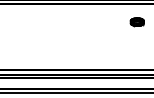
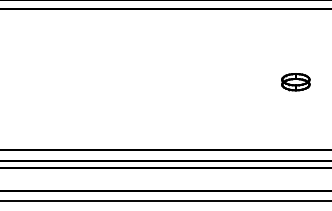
part: (136, 22) -> (294, 82), moved

